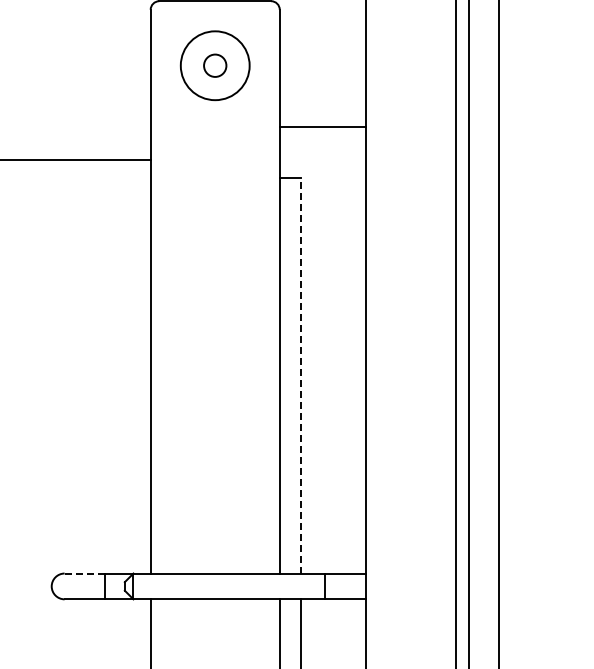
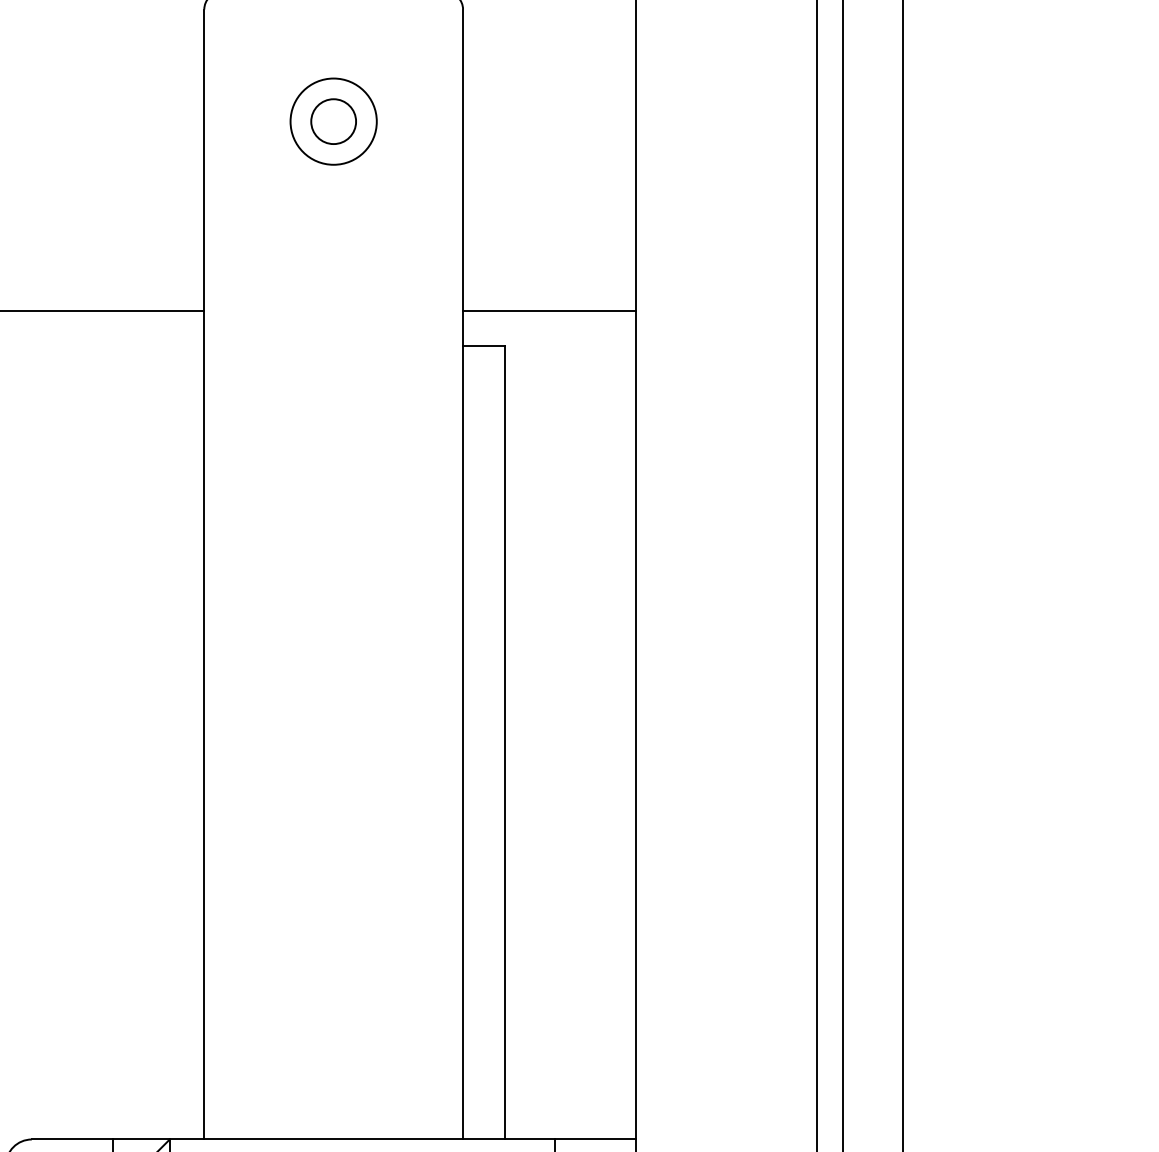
circle: (214, 65) -> (332, 121), size x0.62
line: (322, 127) -> (548, 311), moved
line: (300, 375) -> (504, 742), dashed -> solid
line: (84, 573) -> (71, 1139), dashed -> solid

